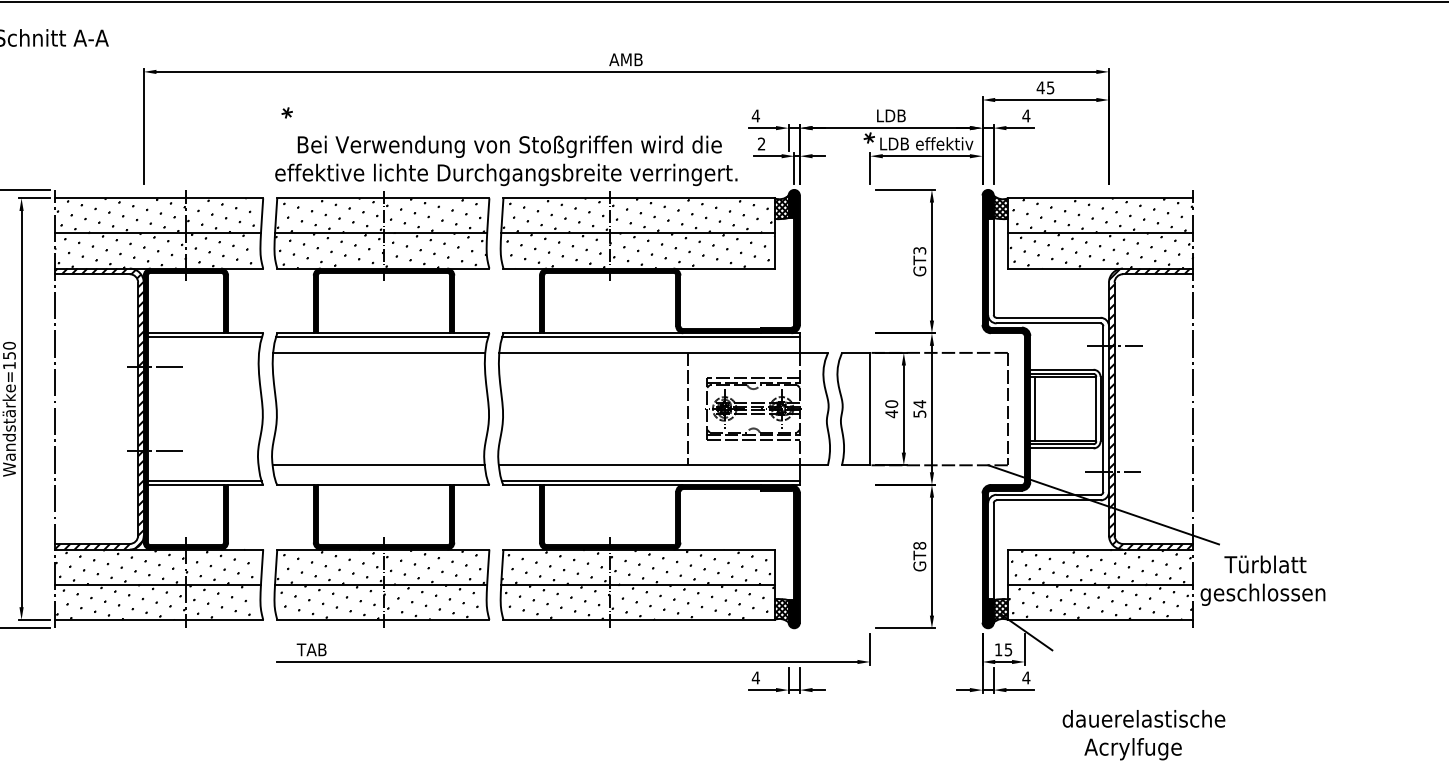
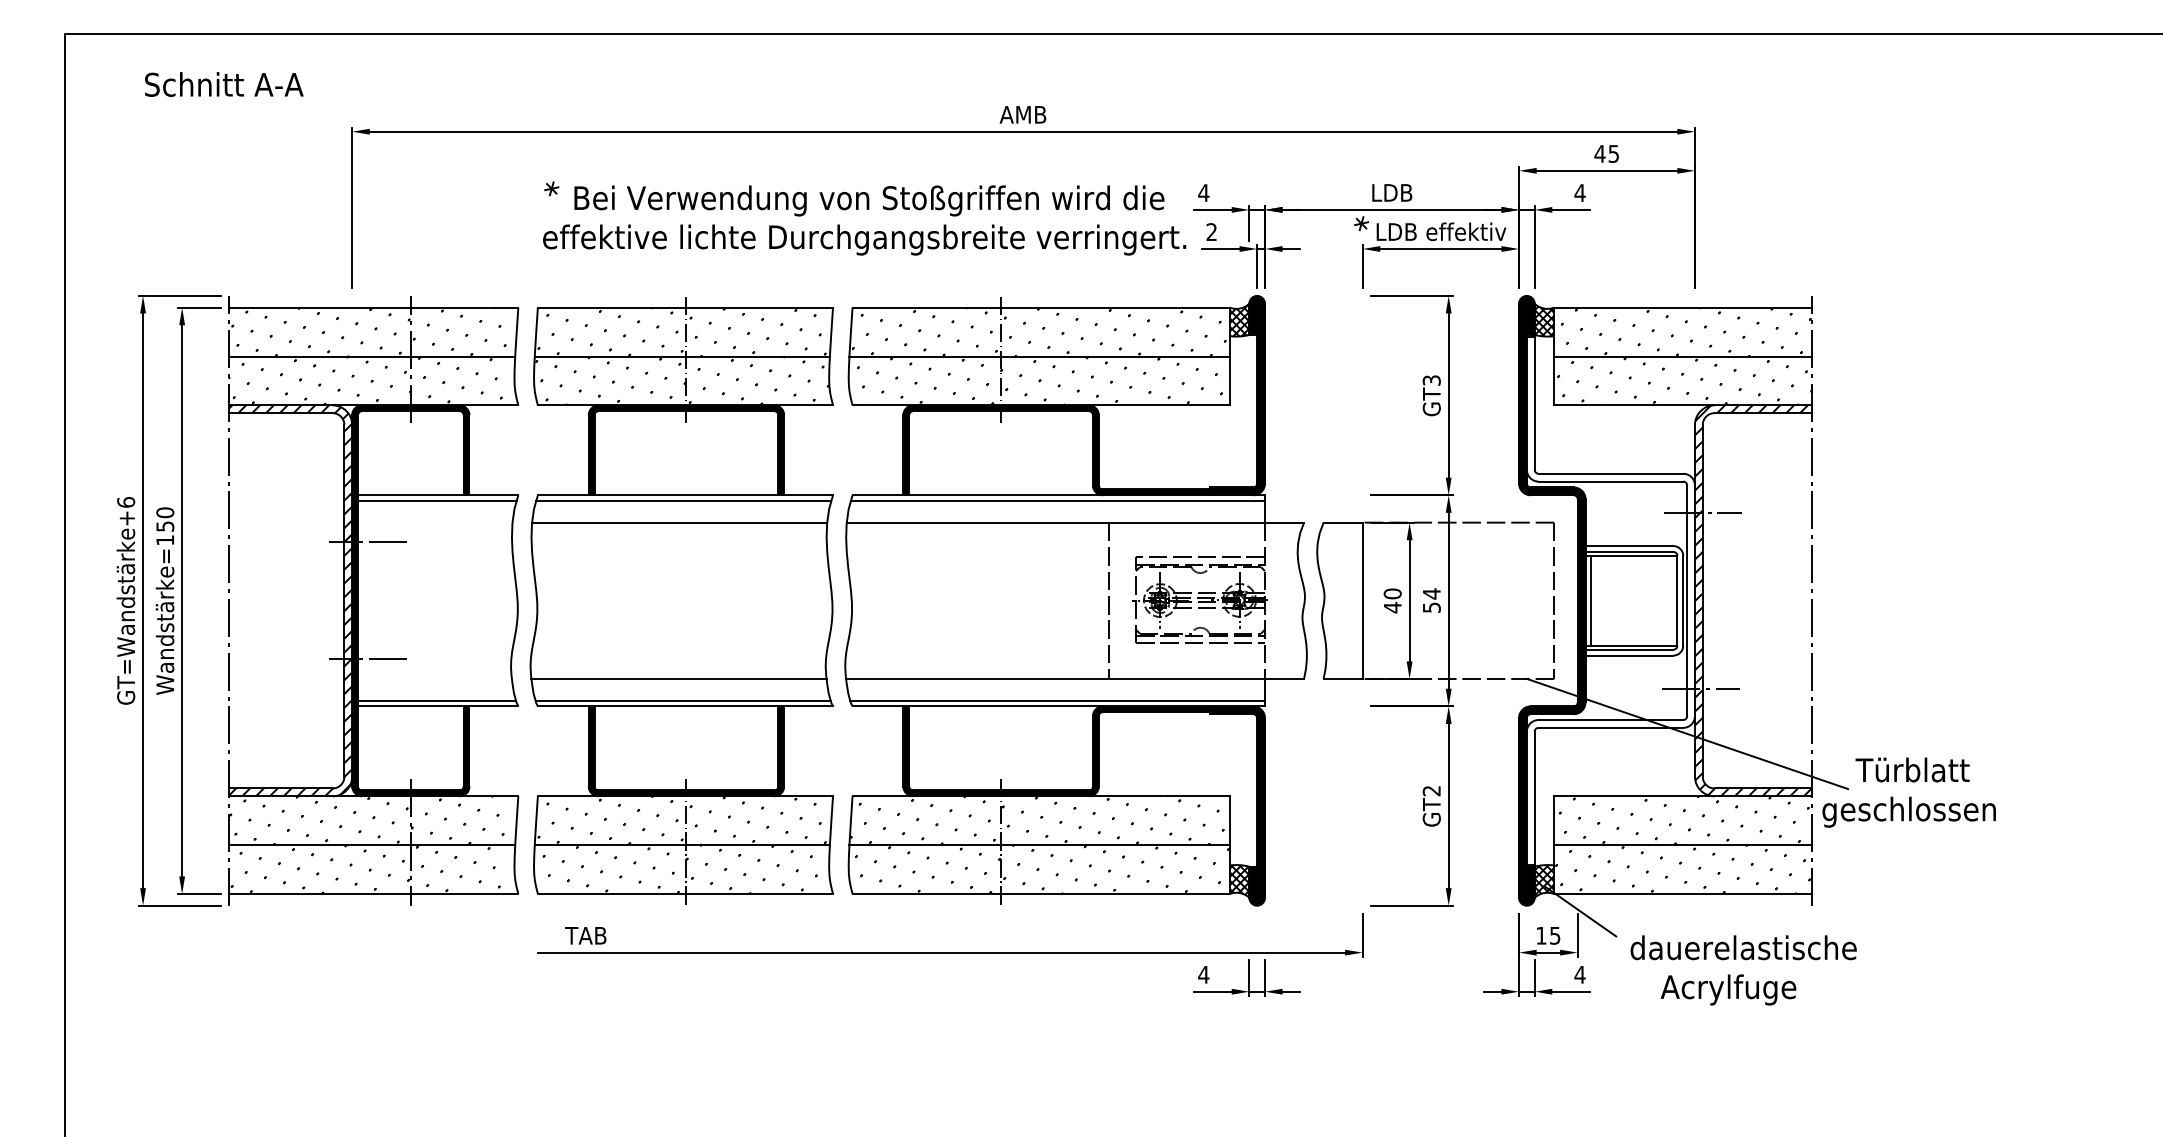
text: (506, 160) -> (864, 220), moved
line: (381, 480) -> (682, 700), added
text: (919, 545) -> (1431, 790), GT8 -> GT2
text: (1262, 580) -> (1908, 792), moved
text: (1143, 735) -> (1743, 970), moved

